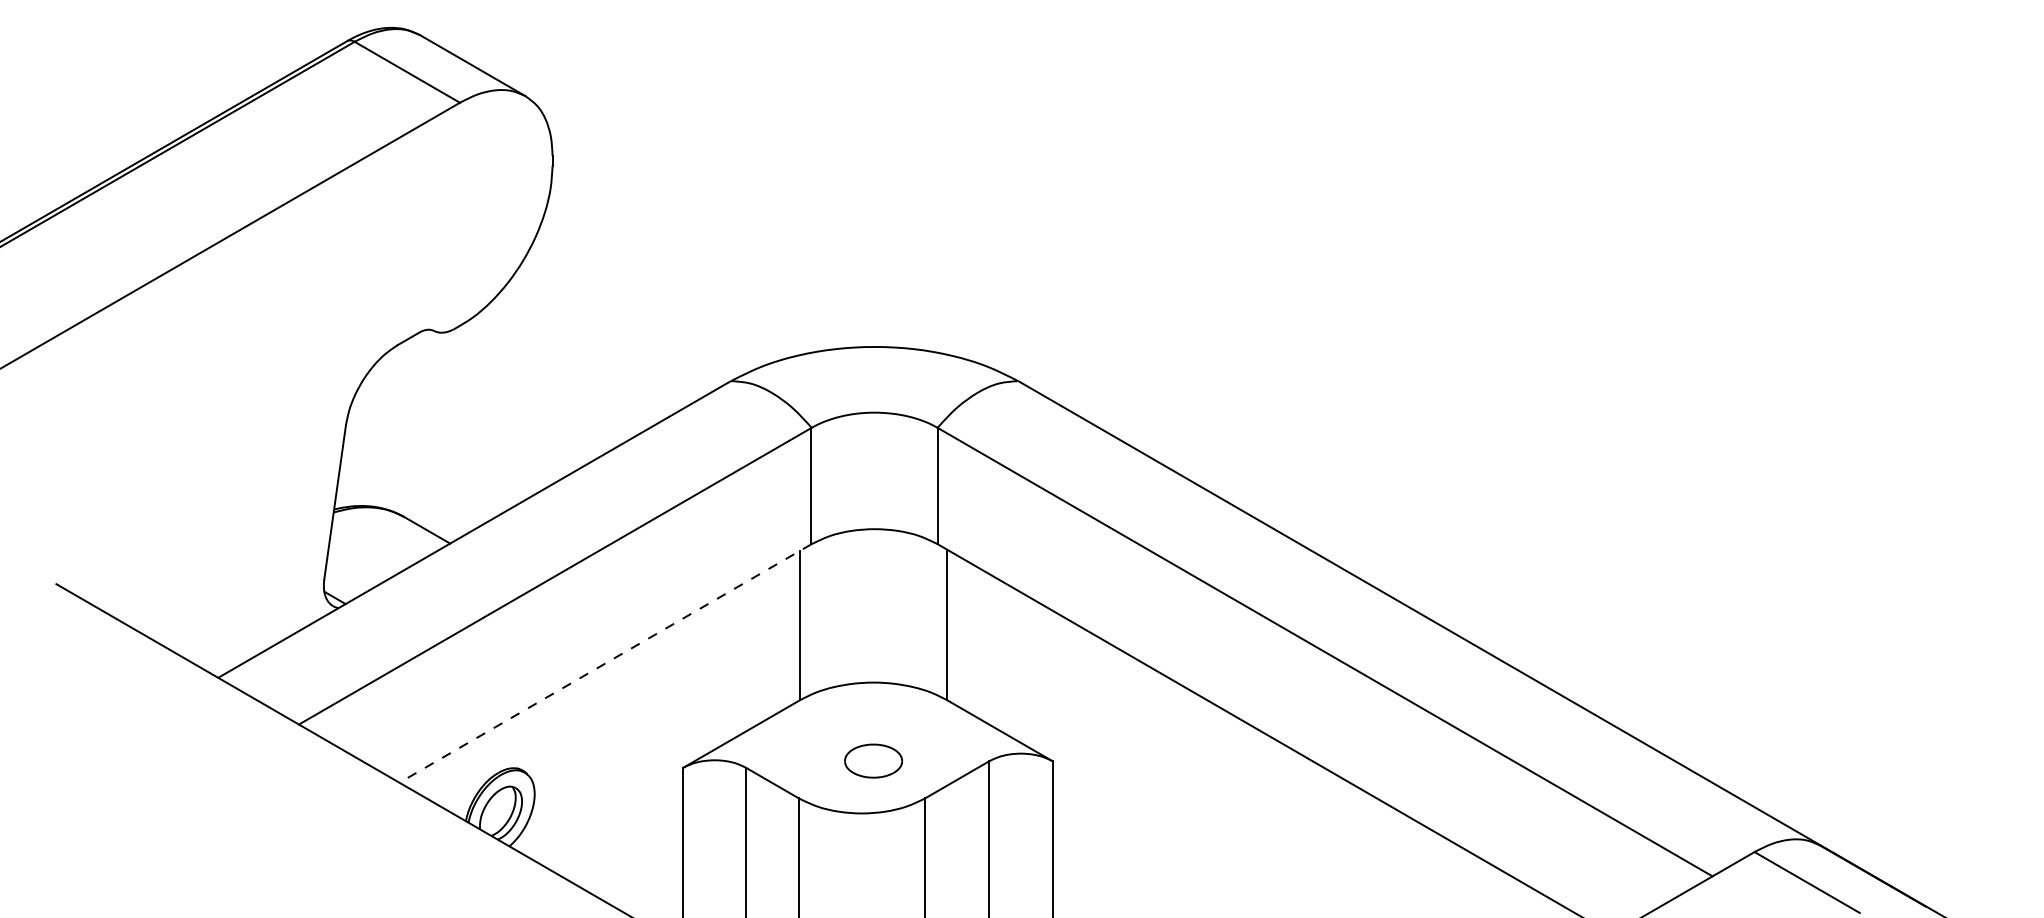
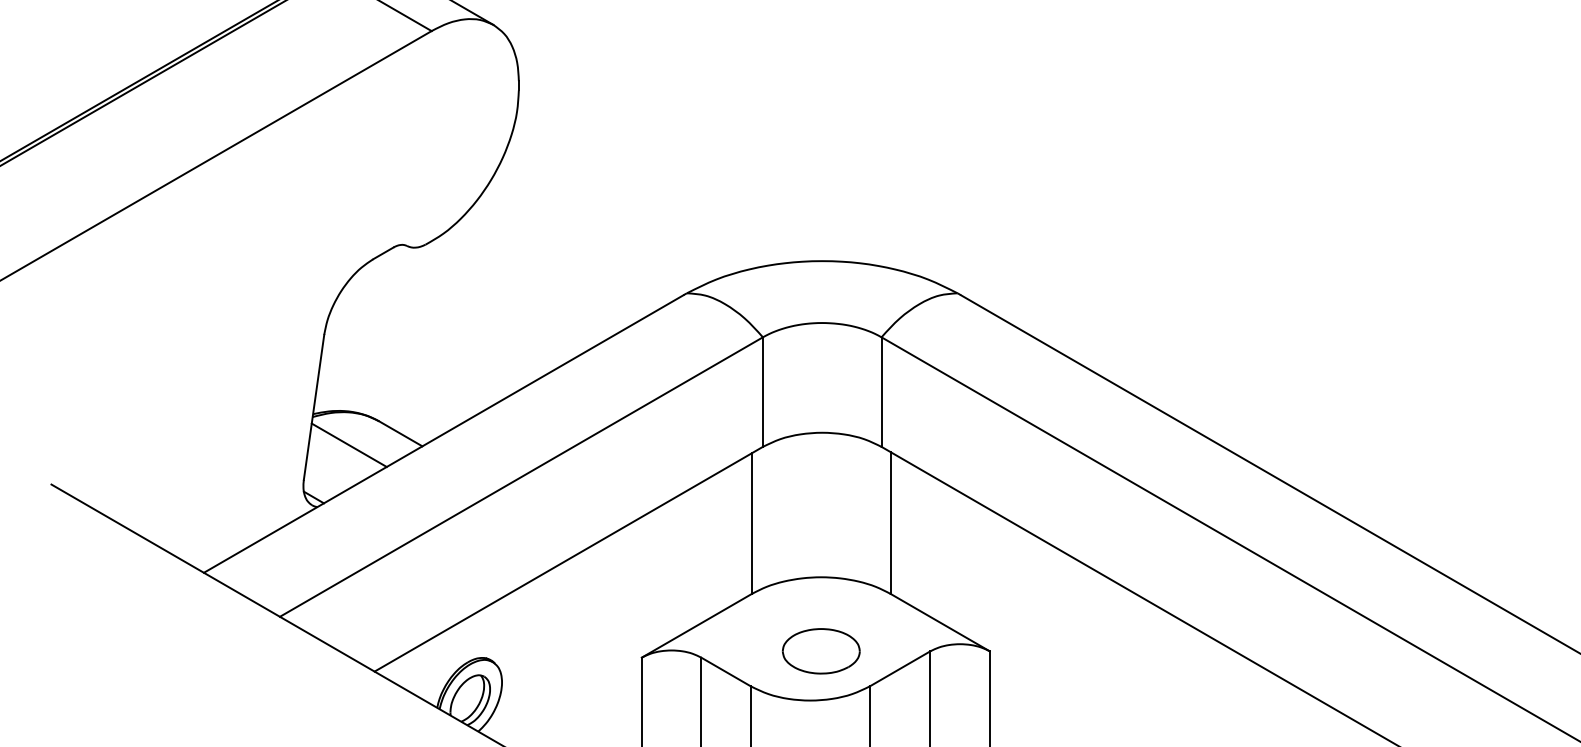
line: (372, 542) -> (349, 445), added
line: (605, 663) -> (568, 559), dashed -> solid
part: (873, 760) -> (821, 650), size x1.43

